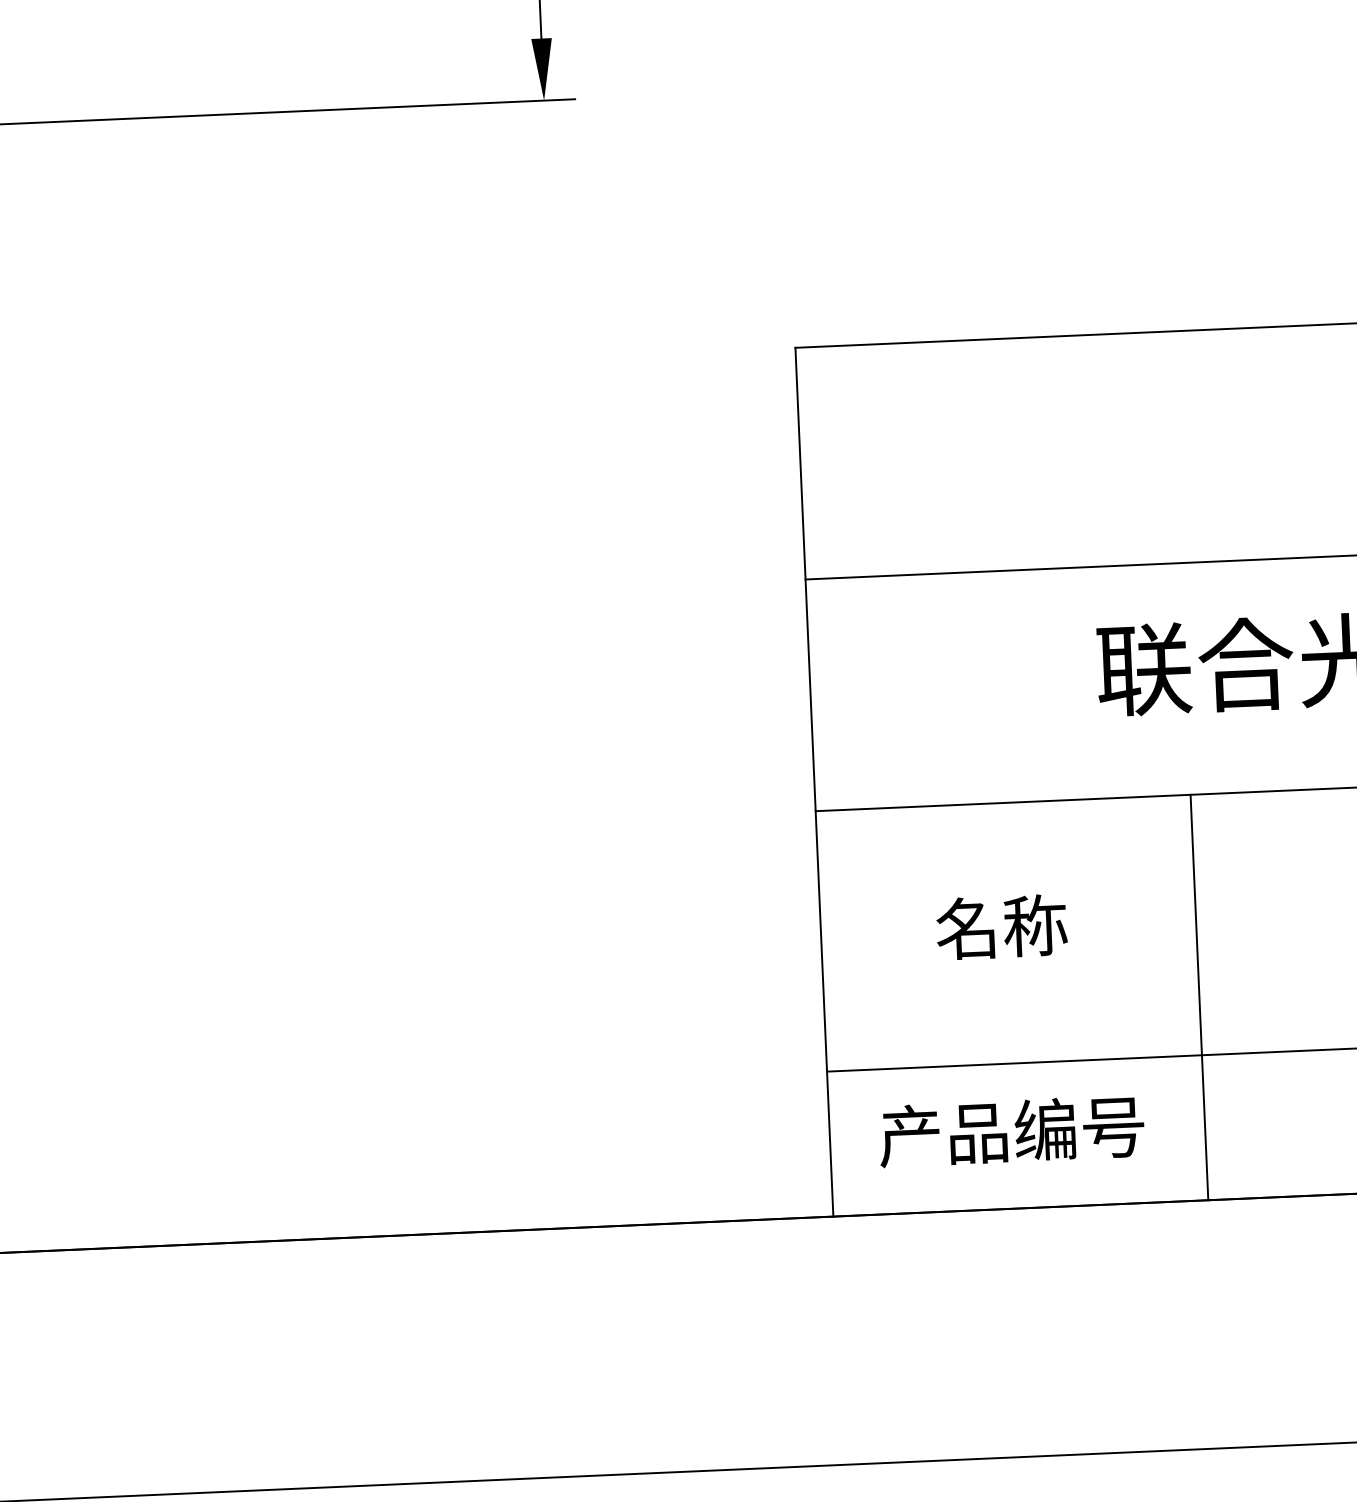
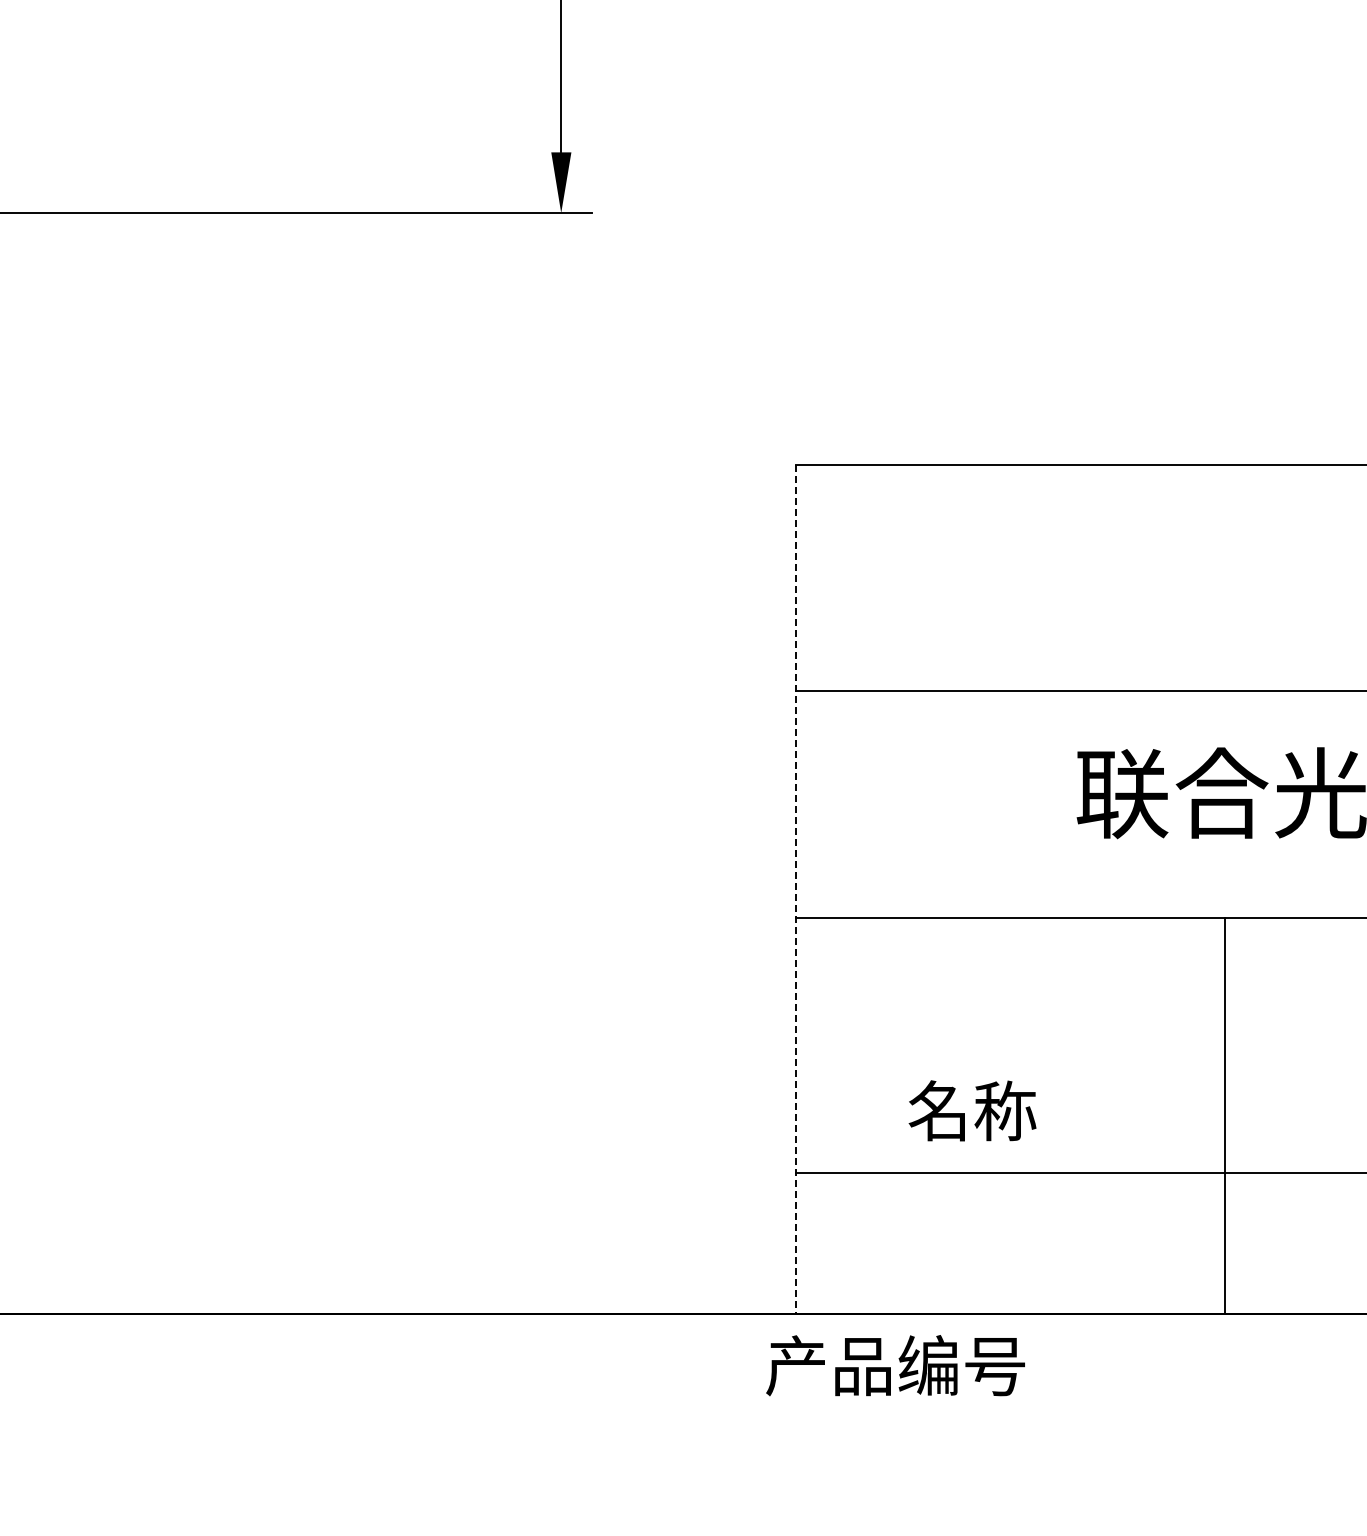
line: (813, 782) -> (795, 889), solid -> dashed
text: (1001, 926) -> (972, 1110), moved
line: (1199, 996) -> (1225, 1115), moved
text: (1011, 1131) -> (895, 1365), moved

